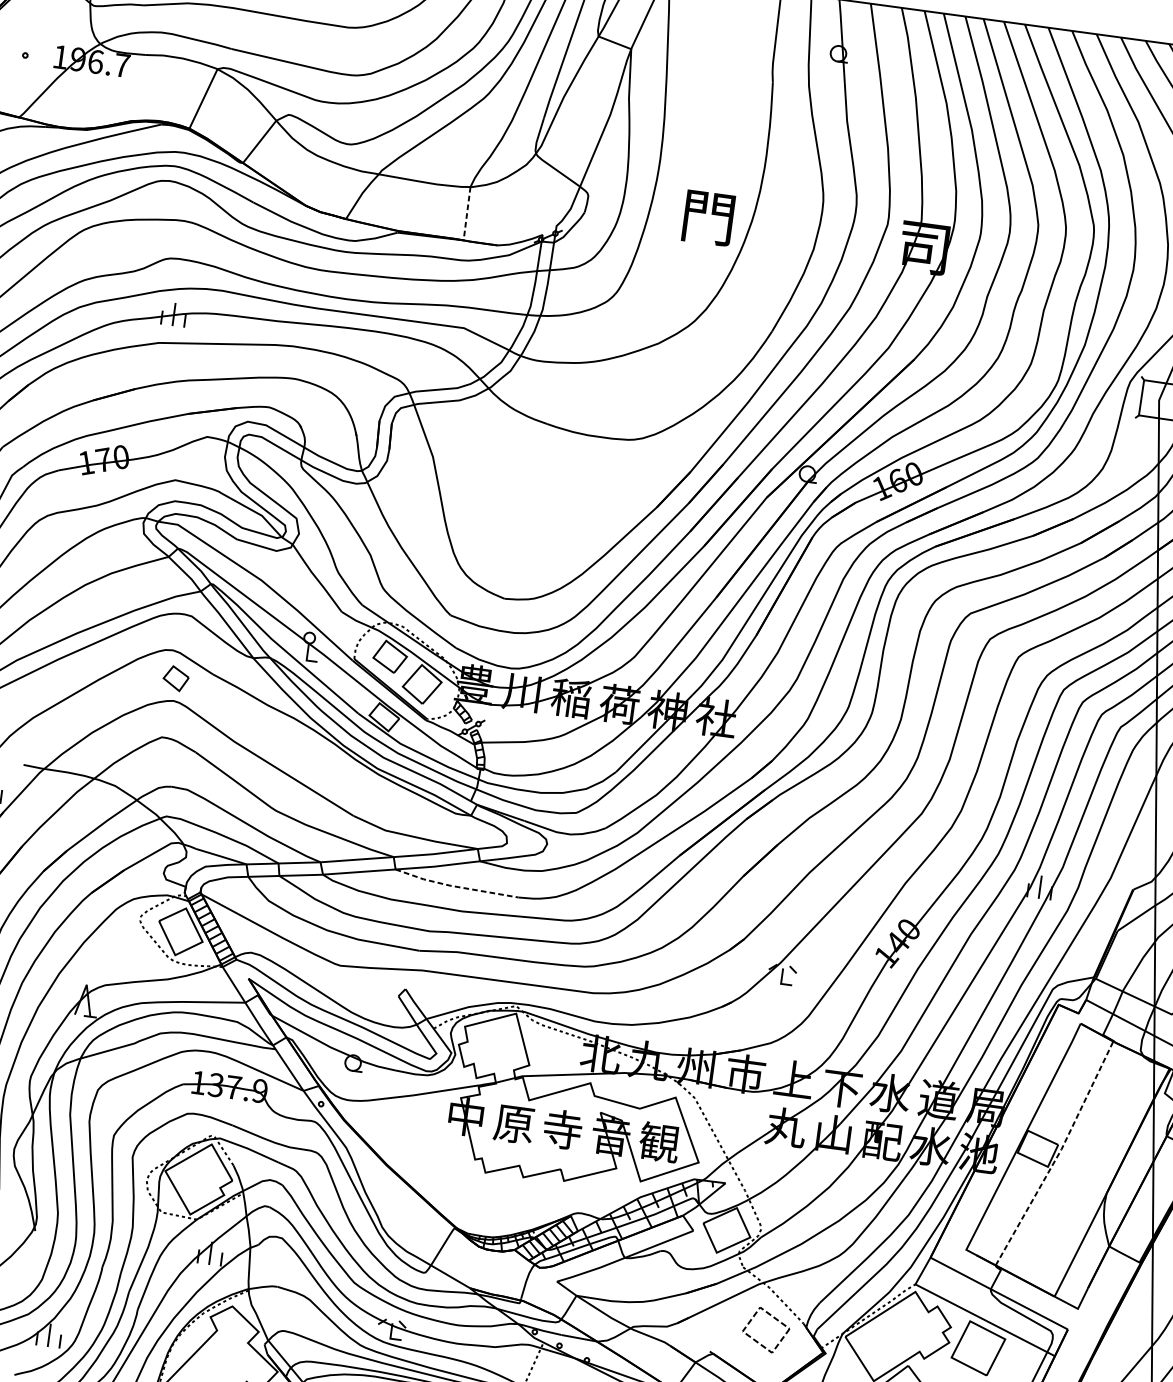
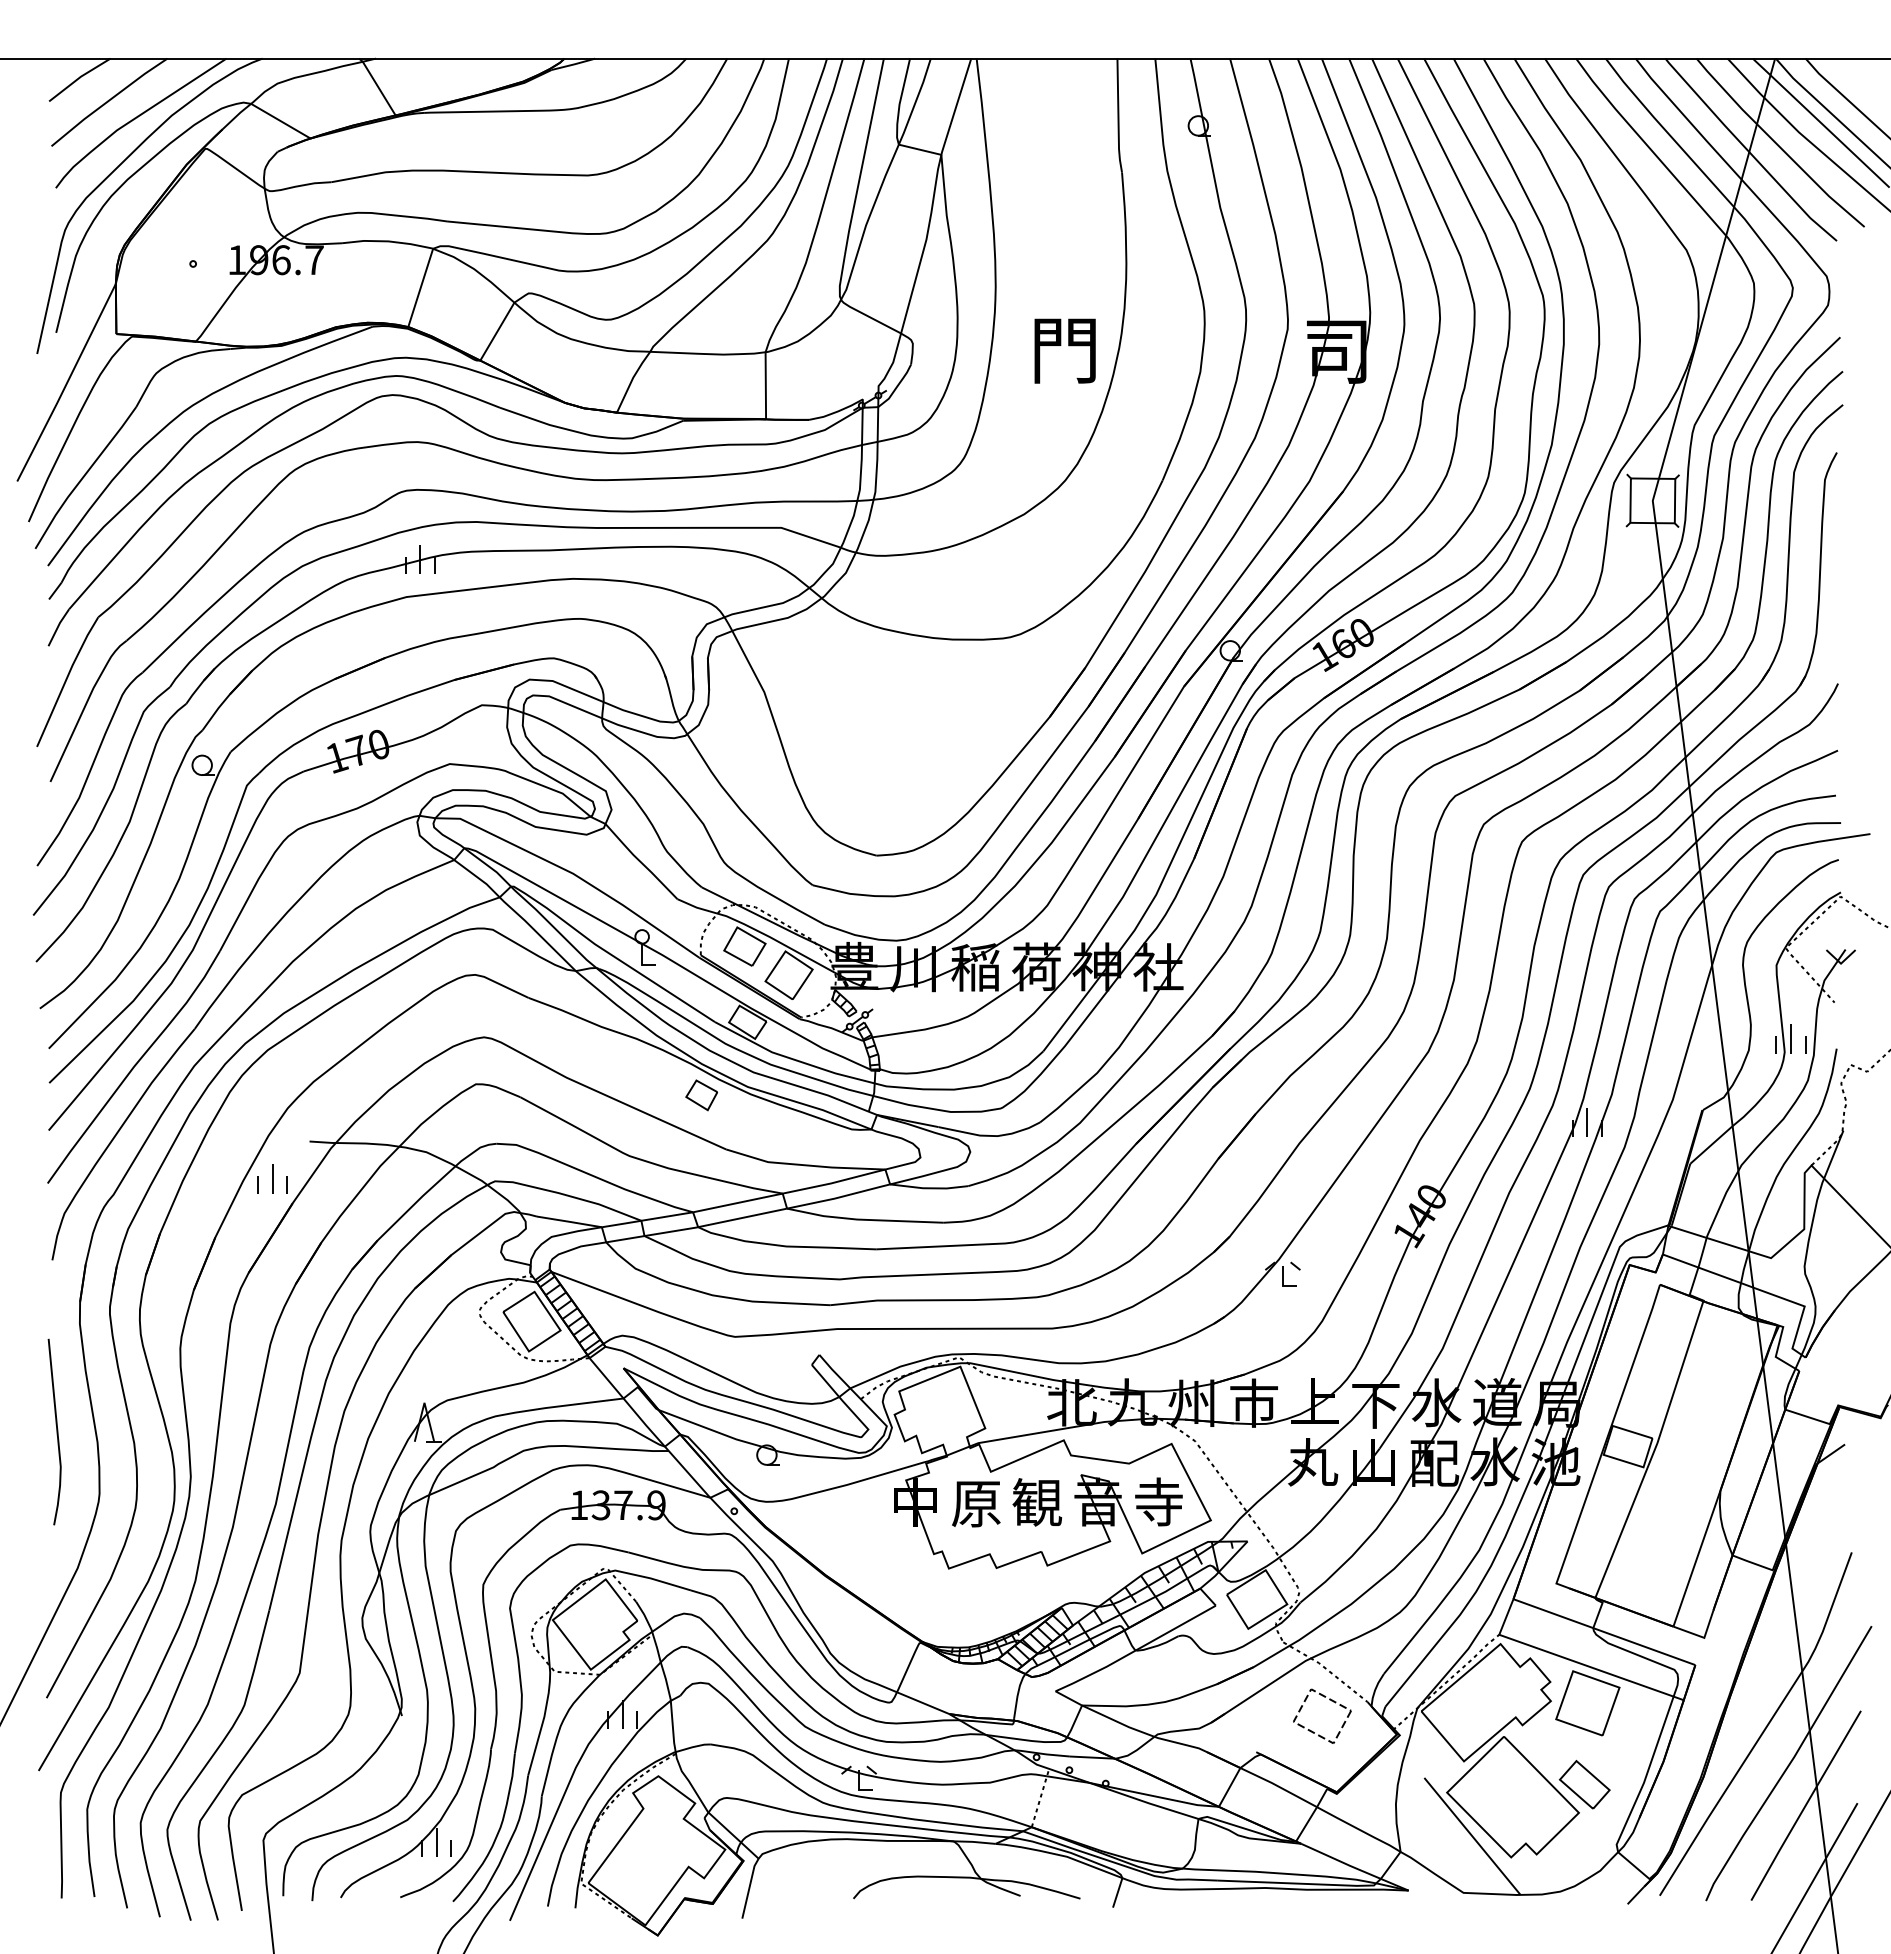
line: (466, 213) -> (765, 385), dashed -> solid
part: (175, 678) -> (701, 1095), moved
line: (455, 886) -> (864, 1219), dashed -> solid
text: (562, 1129) -> (1037, 1502), 寺 -> 観
text: (659, 1141) -> (1158, 1501), 観 -> 寺
line: (1058, 1154) -> (1654, 1450), dashed -> solid

